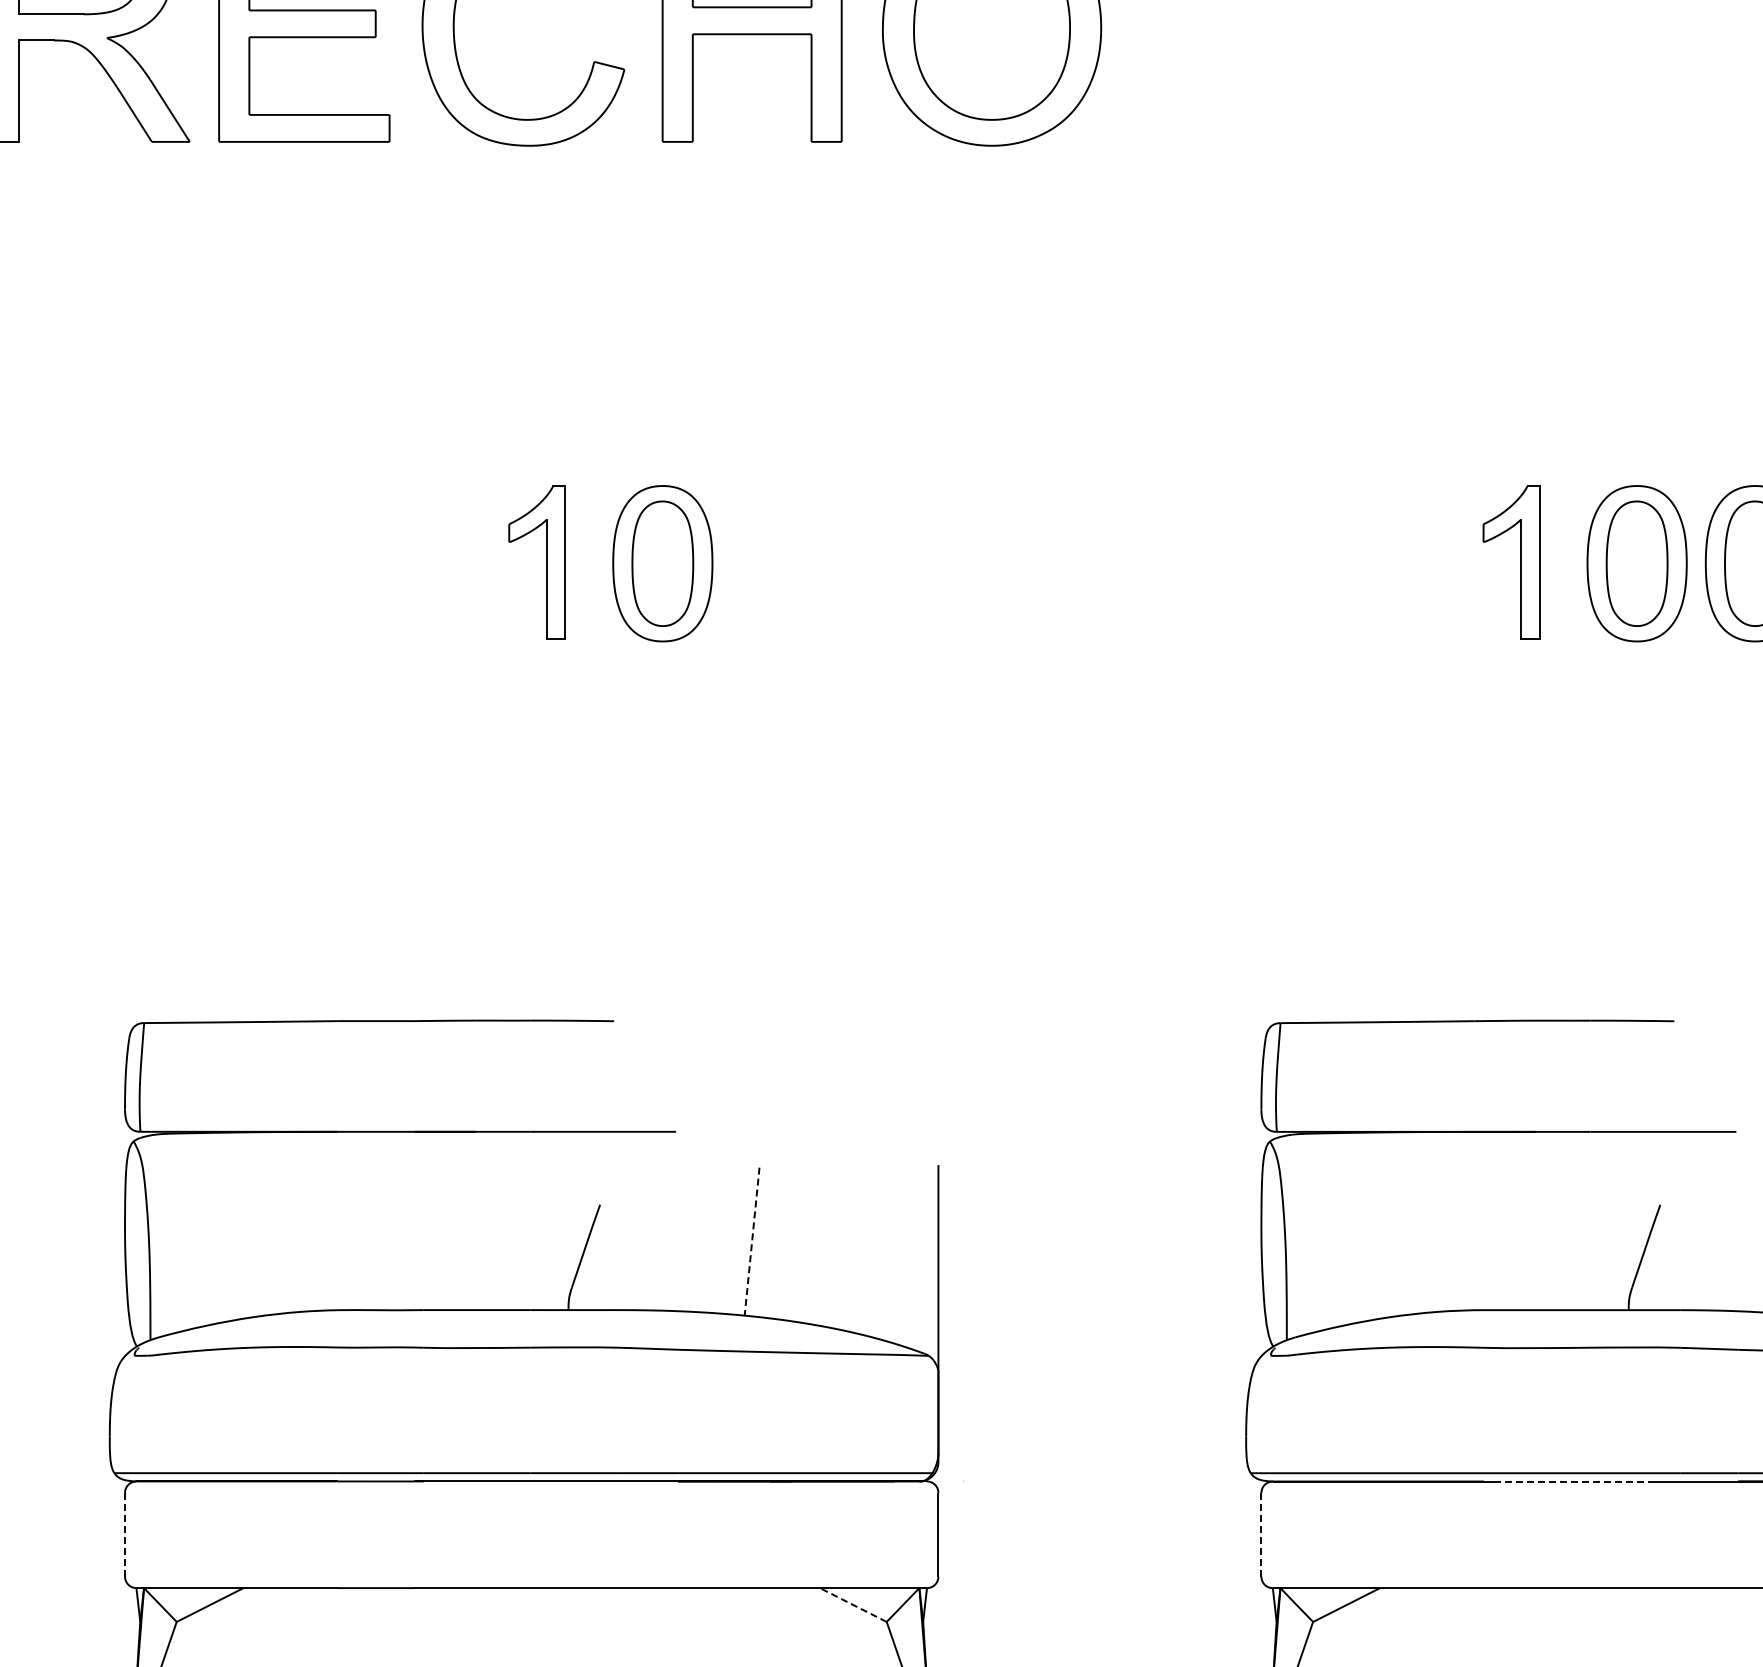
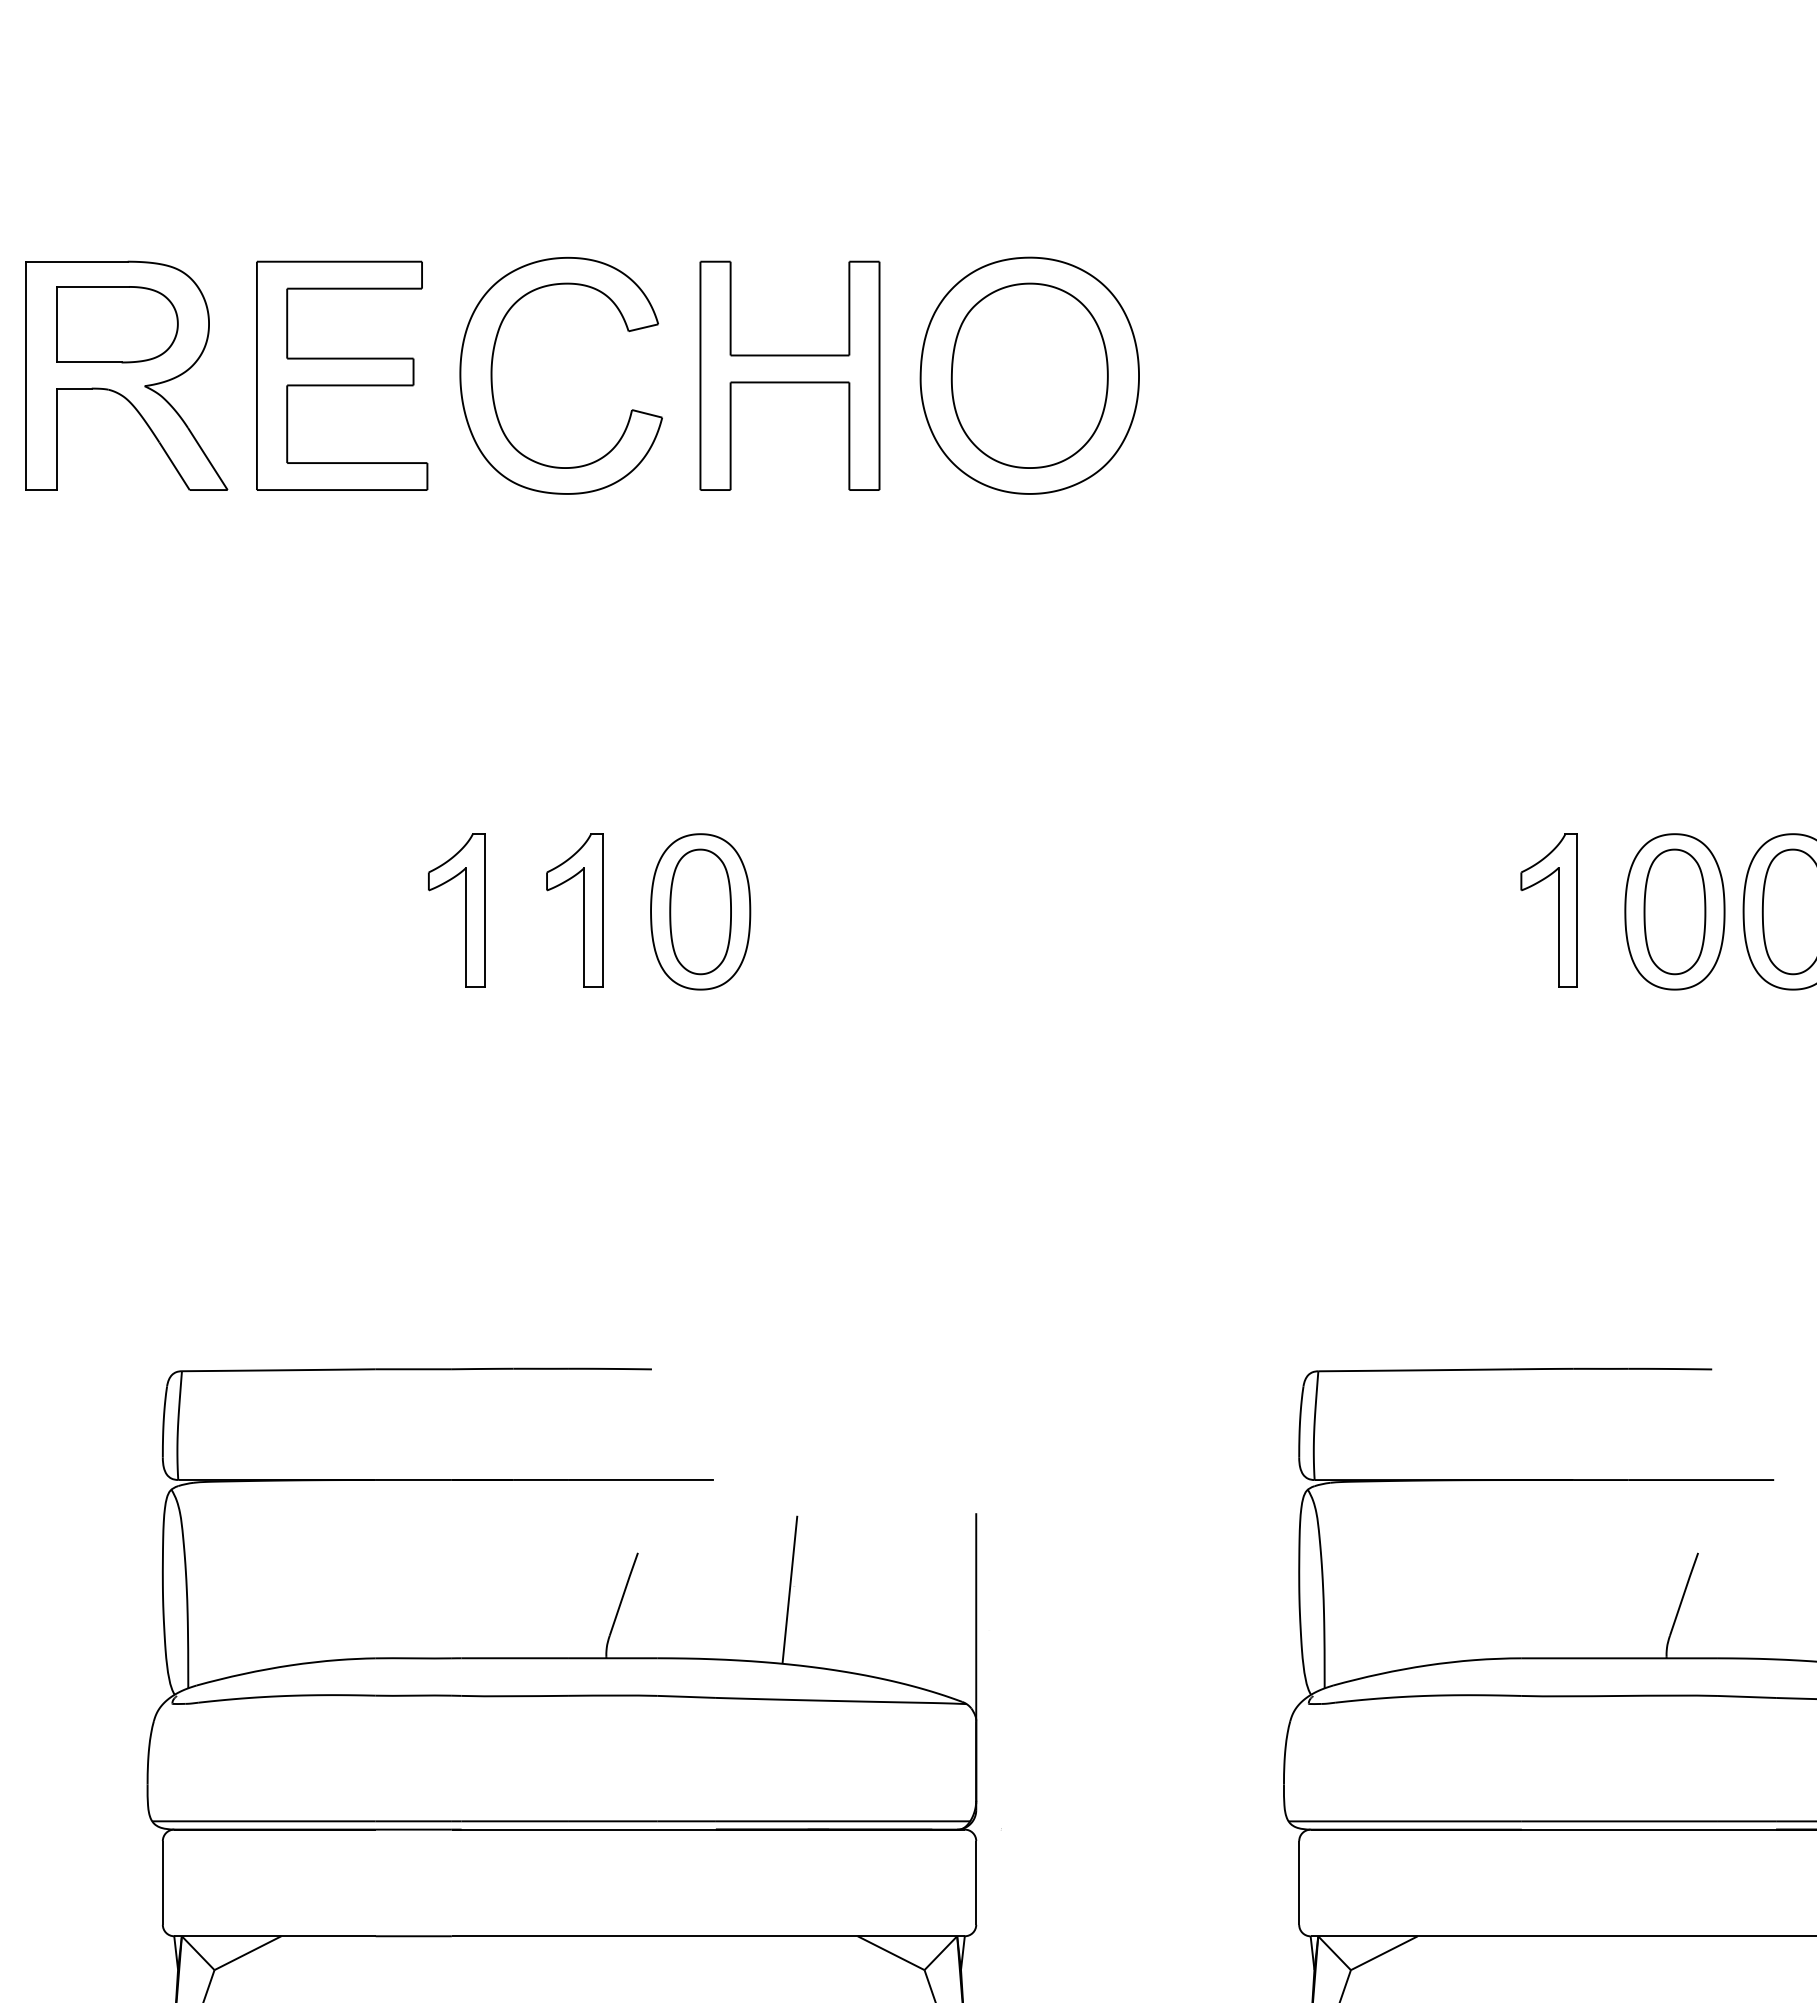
part: (427, 562) -> (465, 910), added
line: (751, 1242) -> (789, 1590), dashed -> solid
line: (1576, 1481) -> (1614, 1829), dashed -> solid
line: (124, 1534) -> (162, 1882), dashed -> solid
line: (1261, 1535) -> (1299, 1883), dashed -> solid
line: (852, 1604) -> (890, 1952), dashed -> solid

